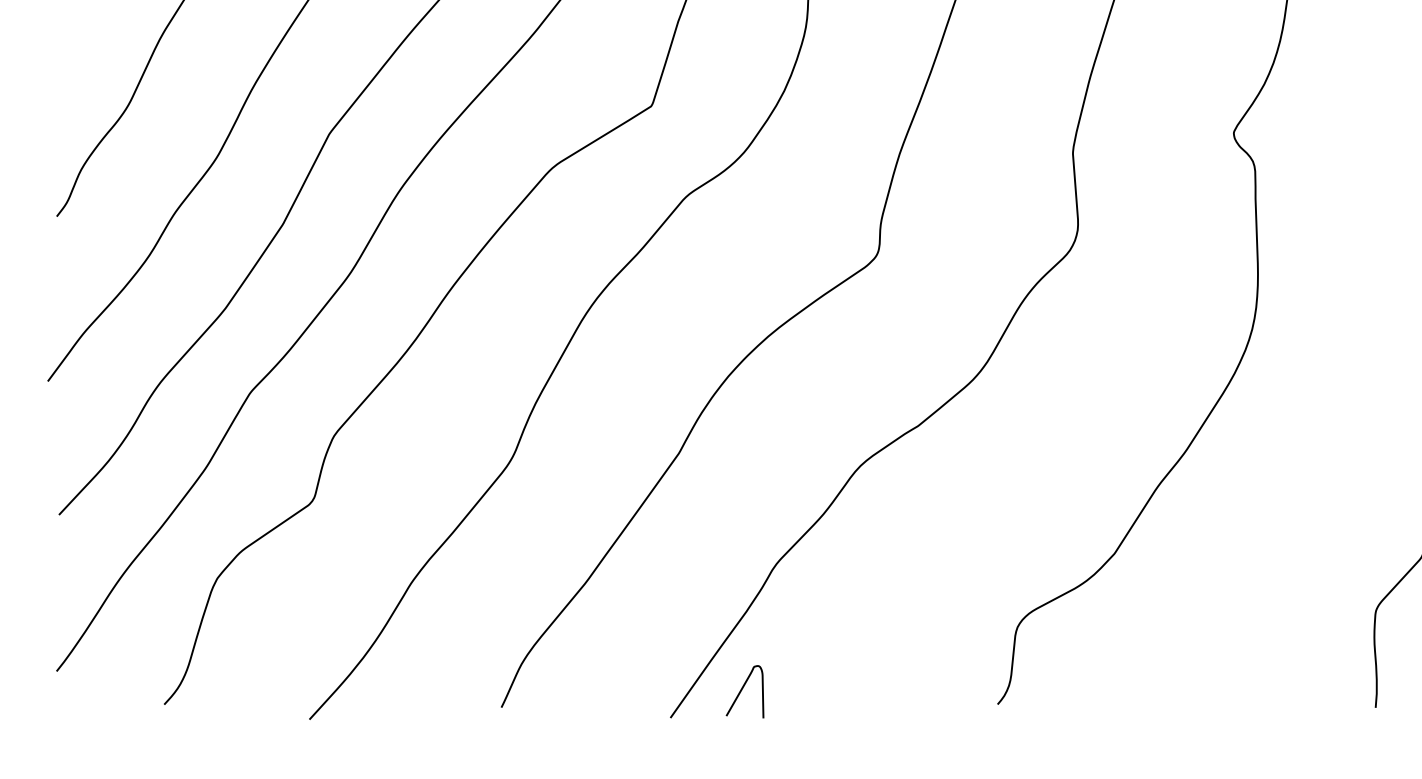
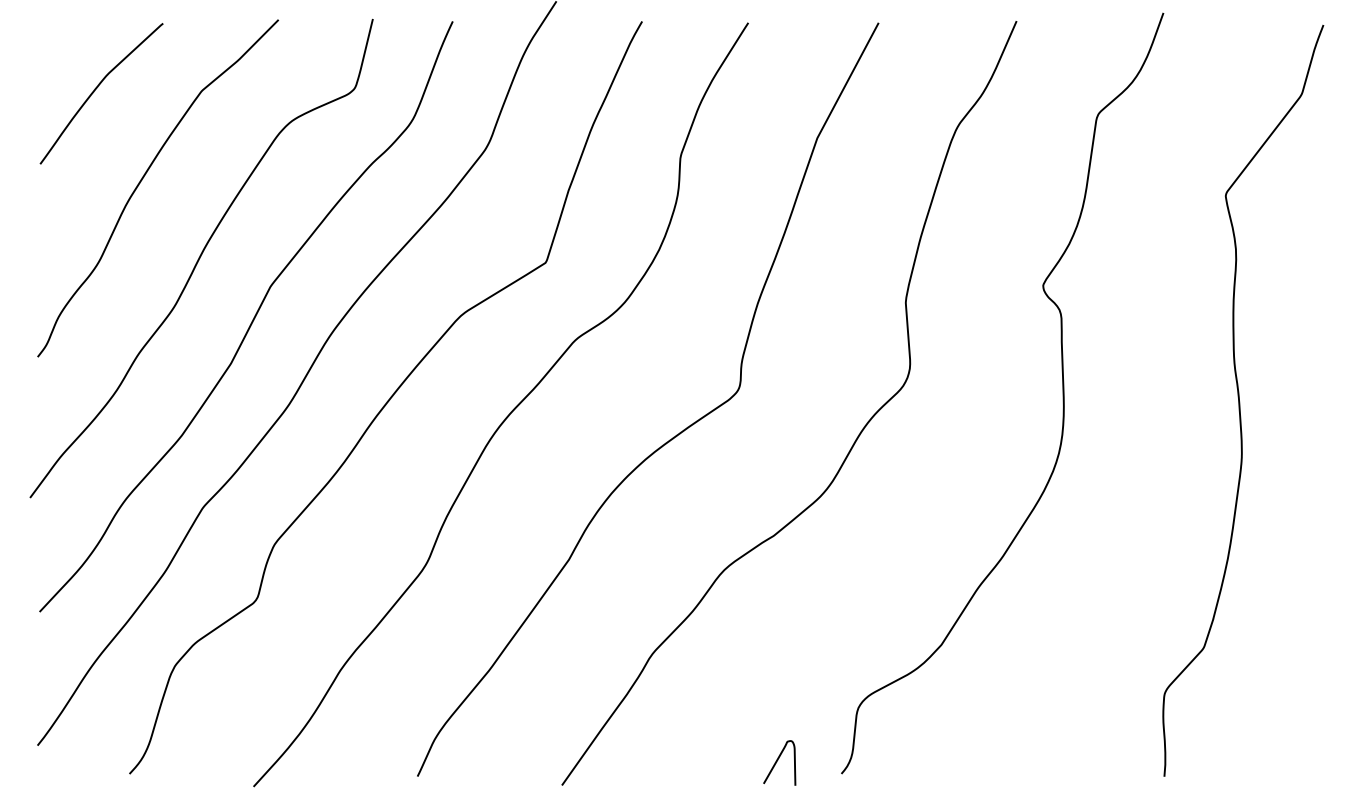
curve: (742, 691) -> (777, 762), moved

